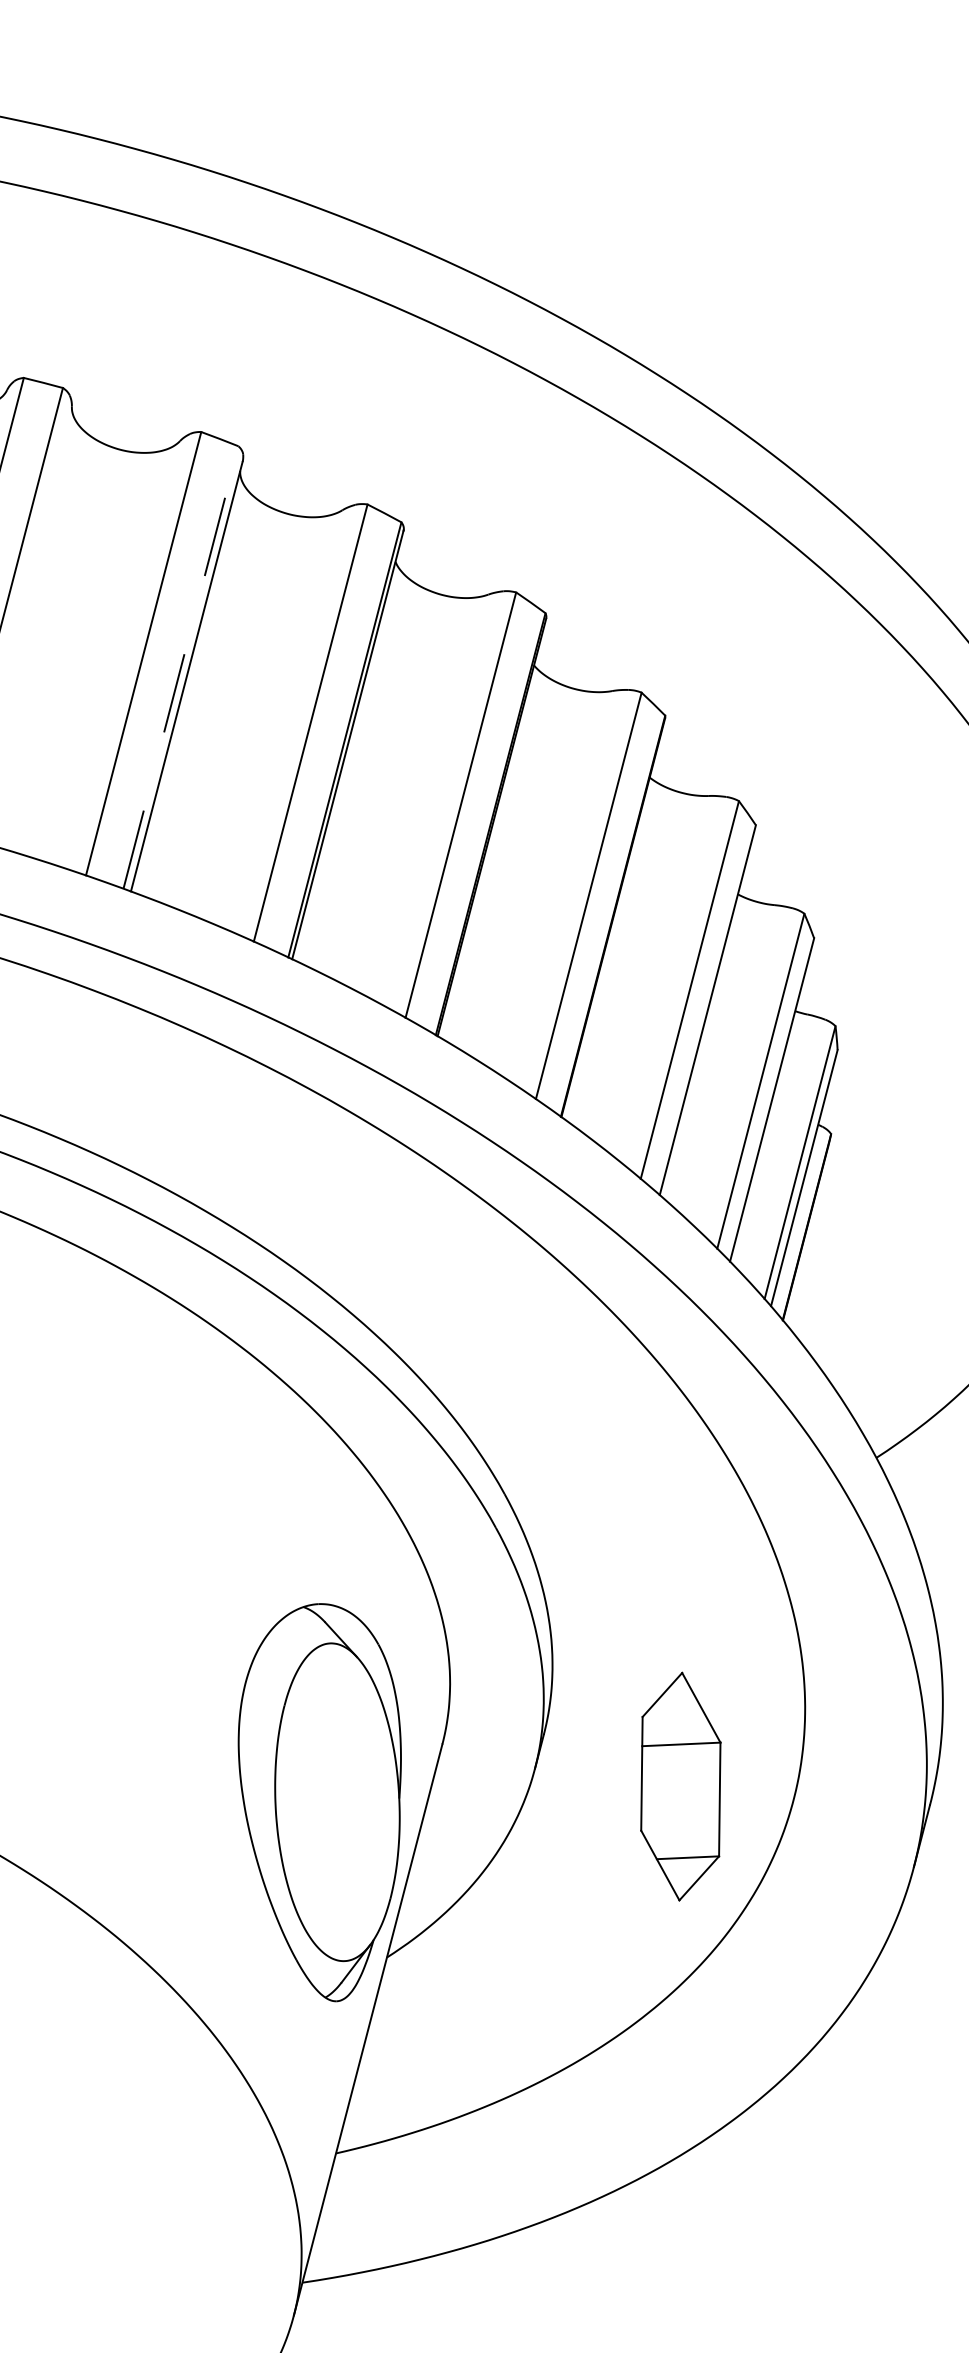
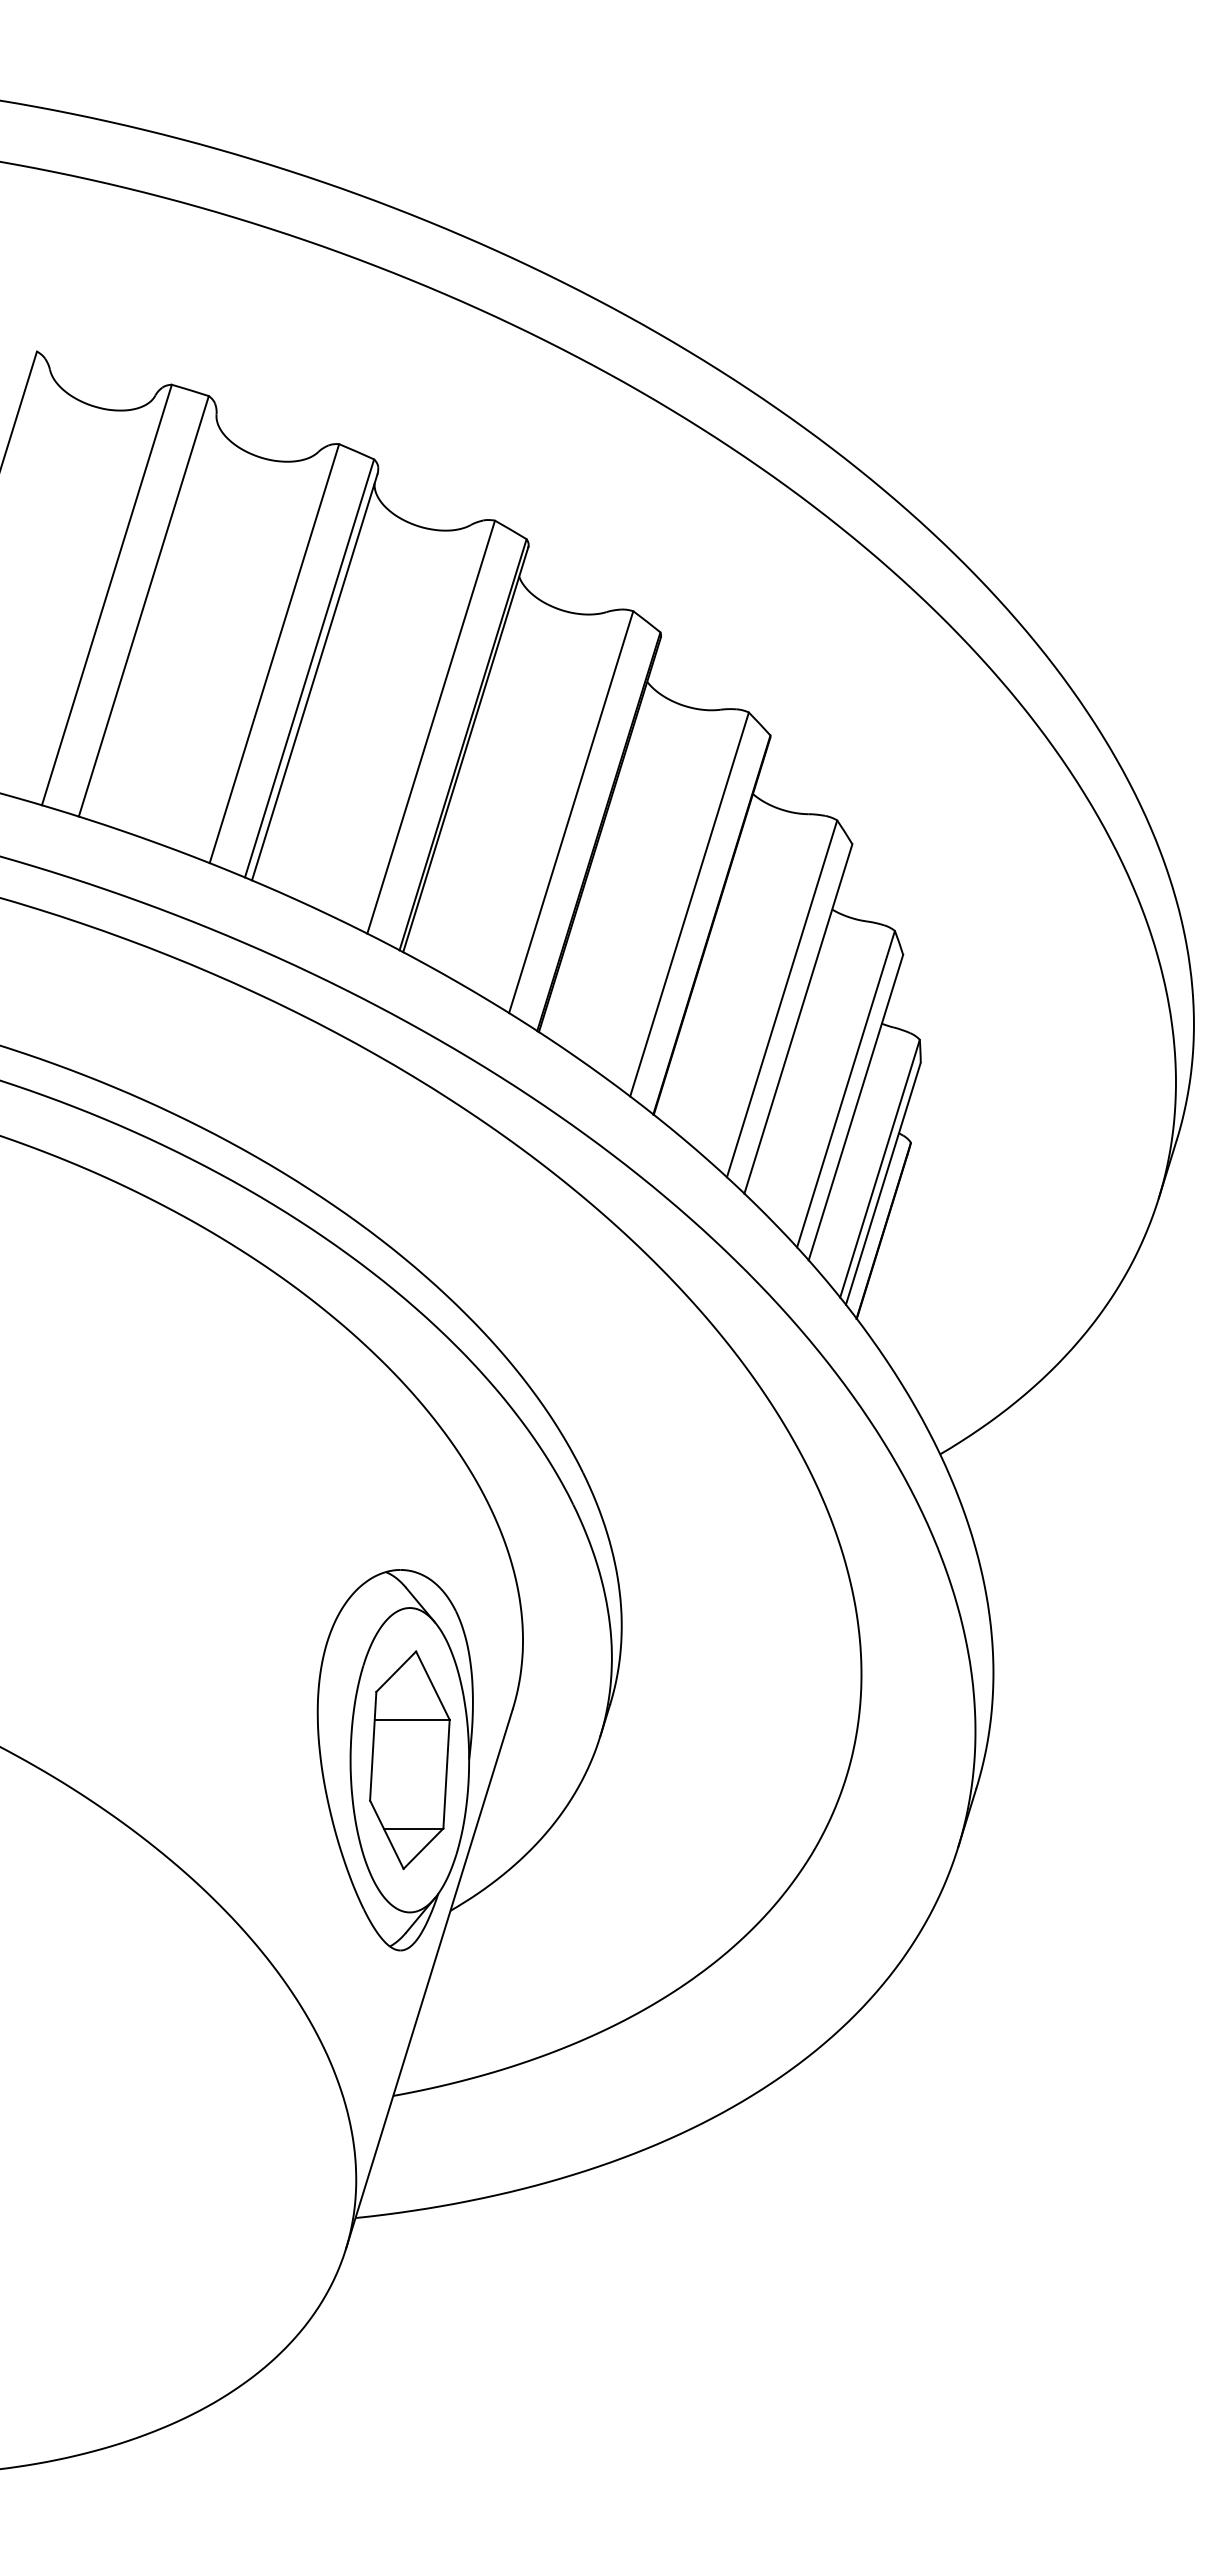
line: (180, 667) -> (309, 668), dashed -> solid
part: (680, 1785) -> (409, 1759), moved

